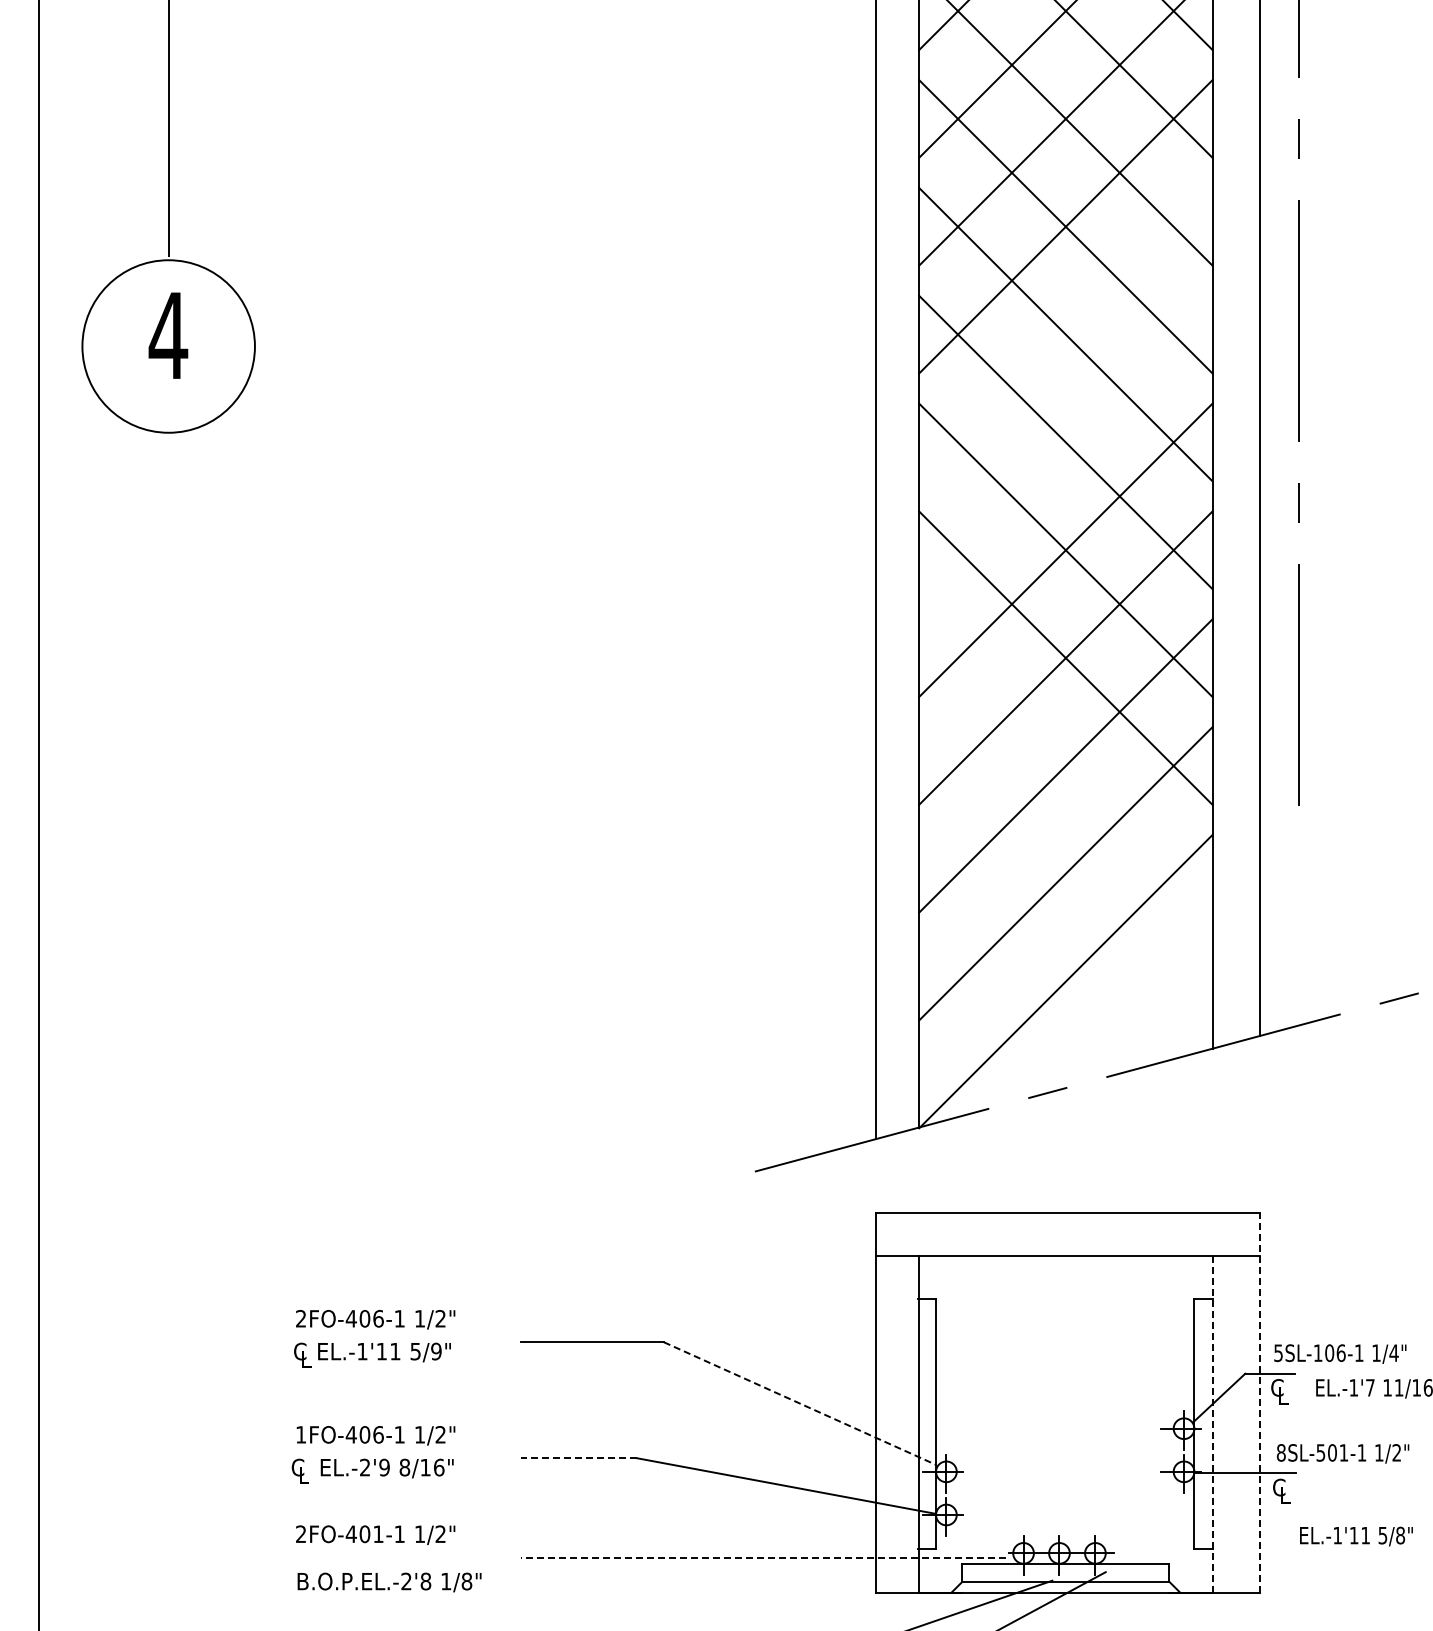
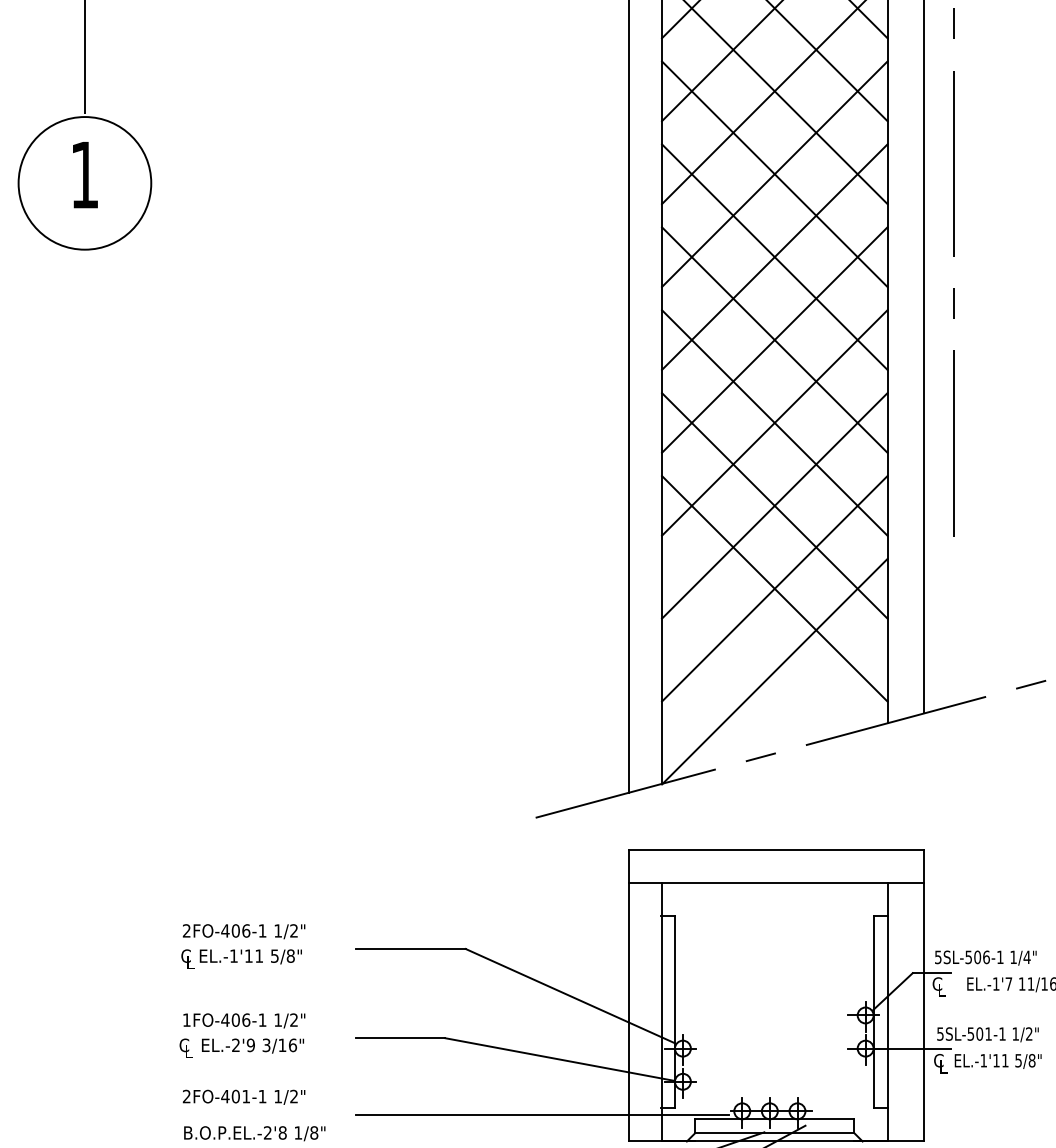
line: (1065, 334) -> (774, 174), added
text: (168, 335) -> (84, 174), 4 -> 1
line: (1065, 442) -> (774, 257), added
line: (1065, 765) -> (774, 505), added
line: (1065, 873) -> (774, 588), added
text: (436, 1351) -> (290, 956), 5/9" -> 5/8"
text: (1317, 1353) -> (968, 957), 5SL-106-1 -> 5SL-506-1
line: (1260, 1402) -> (924, 995), dashed -> solid
line: (800, 1403) -> (570, 996), dashed -> solid
line: (1212, 1423) -> (887, 1011), dashed -> solid
text: (1280, 1452) -> (939, 1033), 8SL-501-1 -> 5SL-501-1
line: (578, 1458) -> (400, 1038), dashed -> solid
text: (404, 1467) -> (266, 1045), 8/16" -> 3/16"
text: (1356, 1536) -> (998, 1061), moved
line: (763, 1557) -> (542, 1114), dashed -> solid

